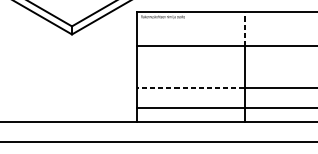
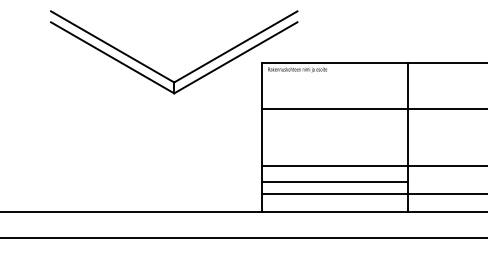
line: (244, 29) -> (407, 86), dashed -> solid
line: (190, 87) -> (334, 165), dashed -> solid
line: (190, 99) -> (334, 181), added

